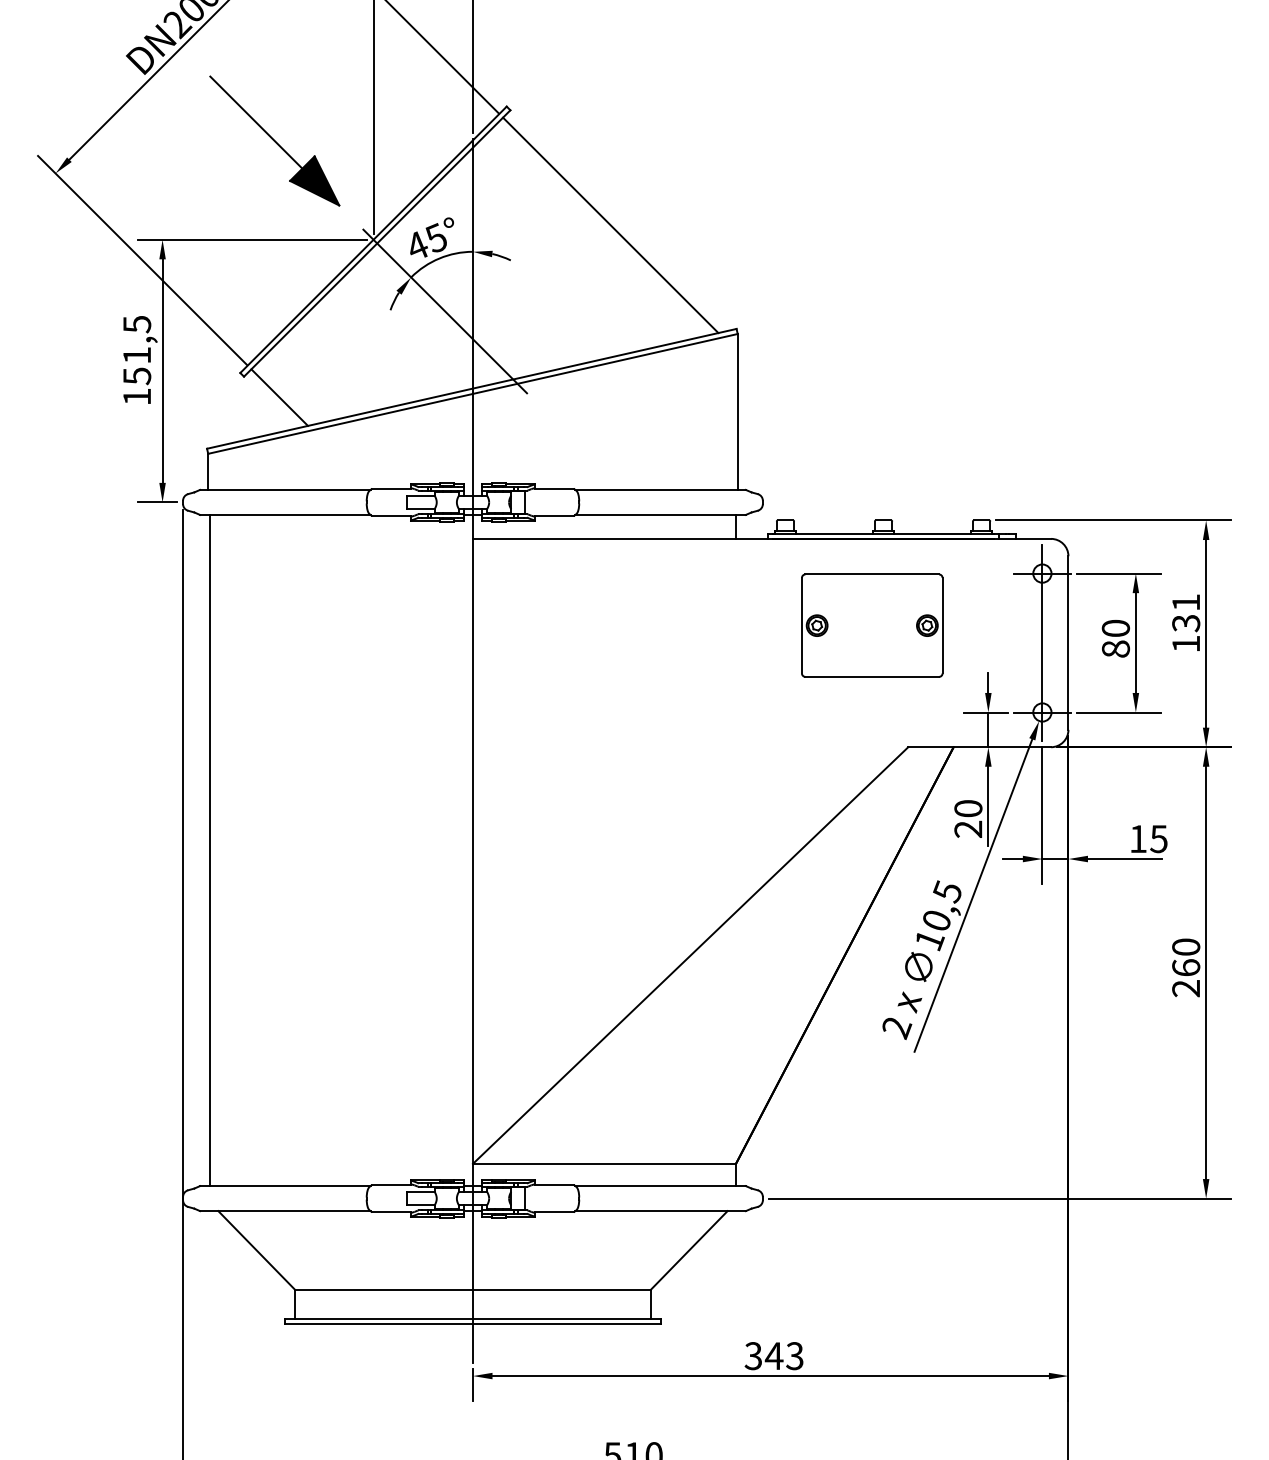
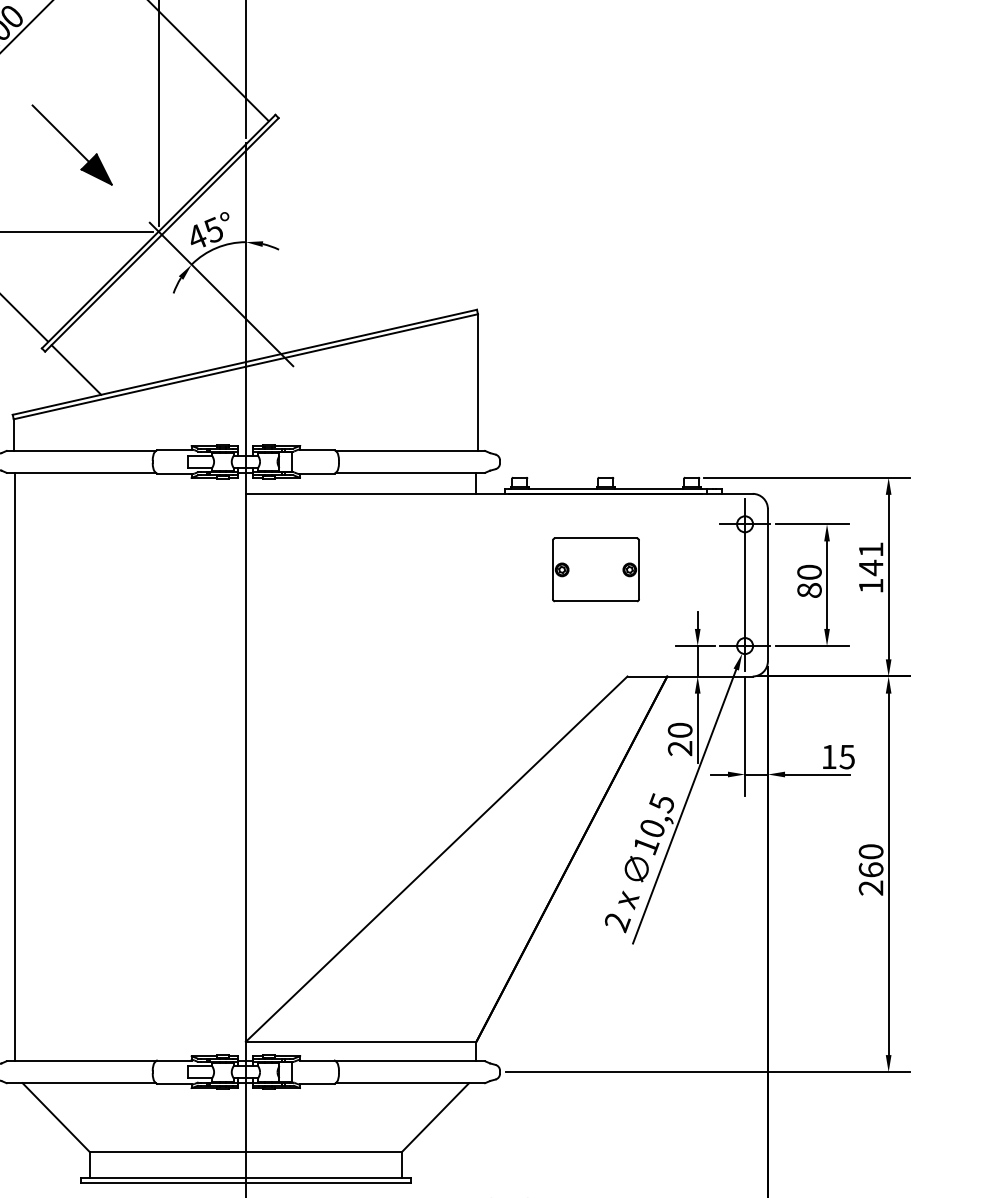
part: (274, 140) -> (71, 144), size x0.7
line: (610, 225) -> (366, 219), removed
text: (1186, 623) -> (871, 568), 131 -> 141
part: (872, 625) -> (596, 569), size x0.7

